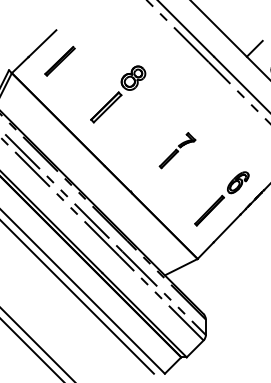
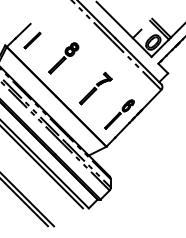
part: (177, 150) -> (95, 88), size x1.67

